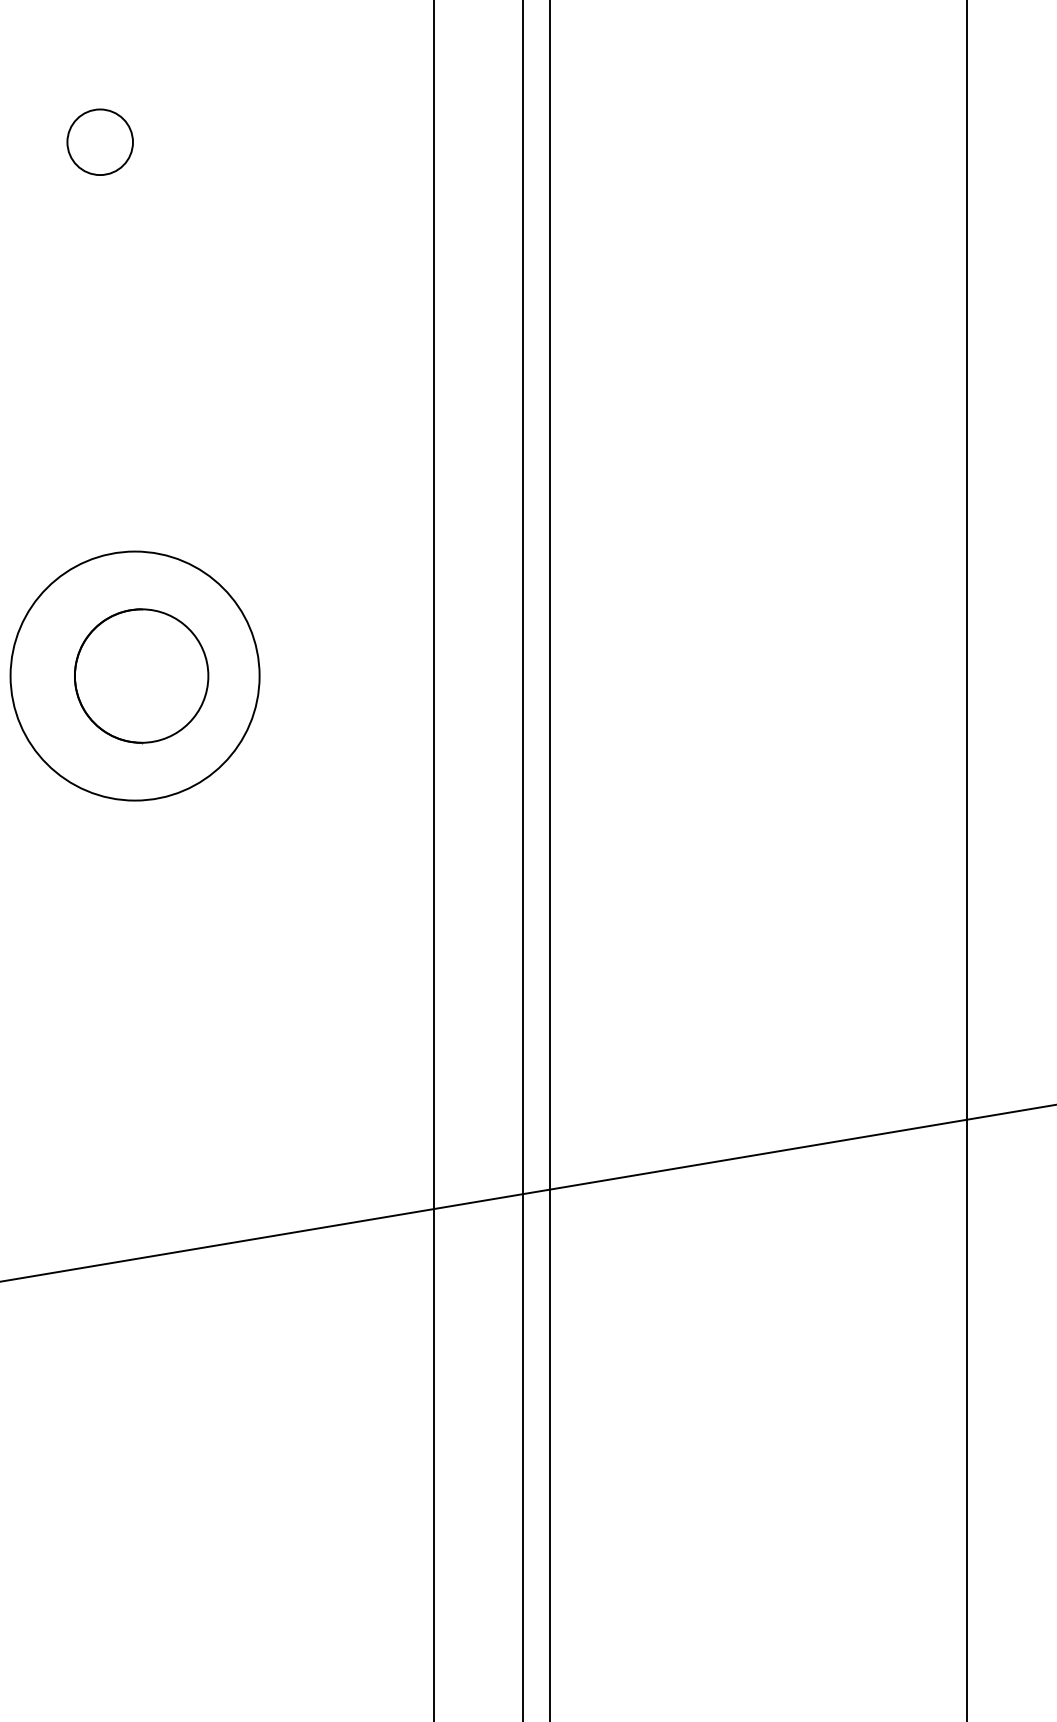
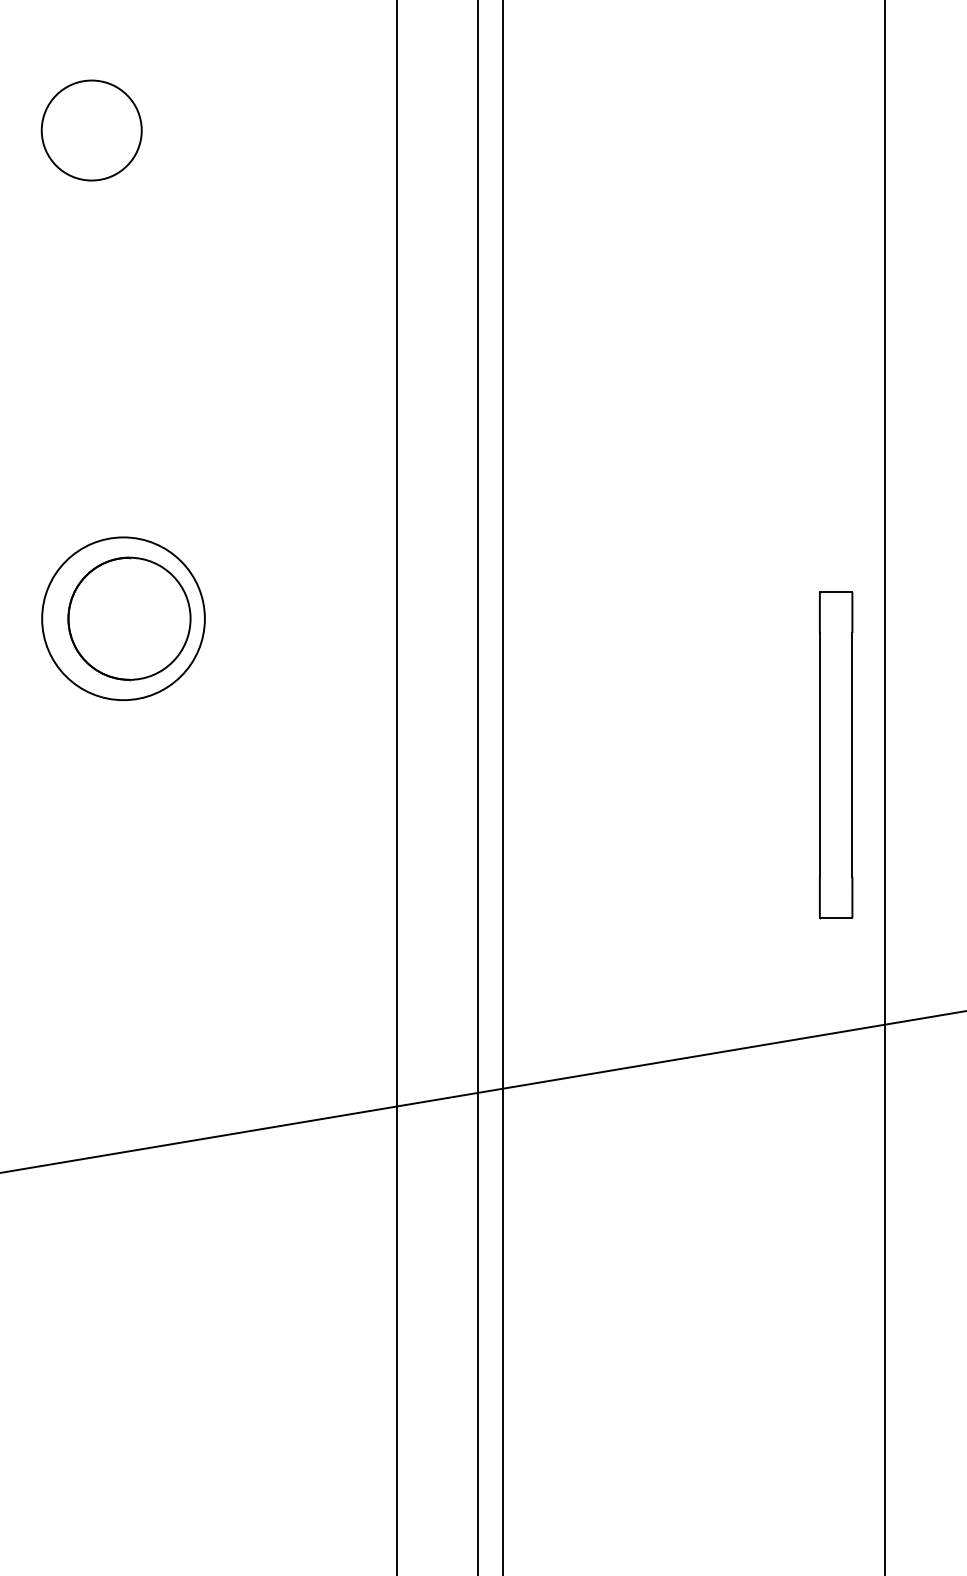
circle: (99, 141) -> (90, 129), size x1.67
circle: (135, 676) -> (123, 619), size x0.71
part: (913, 825) -> (835, 755), added

